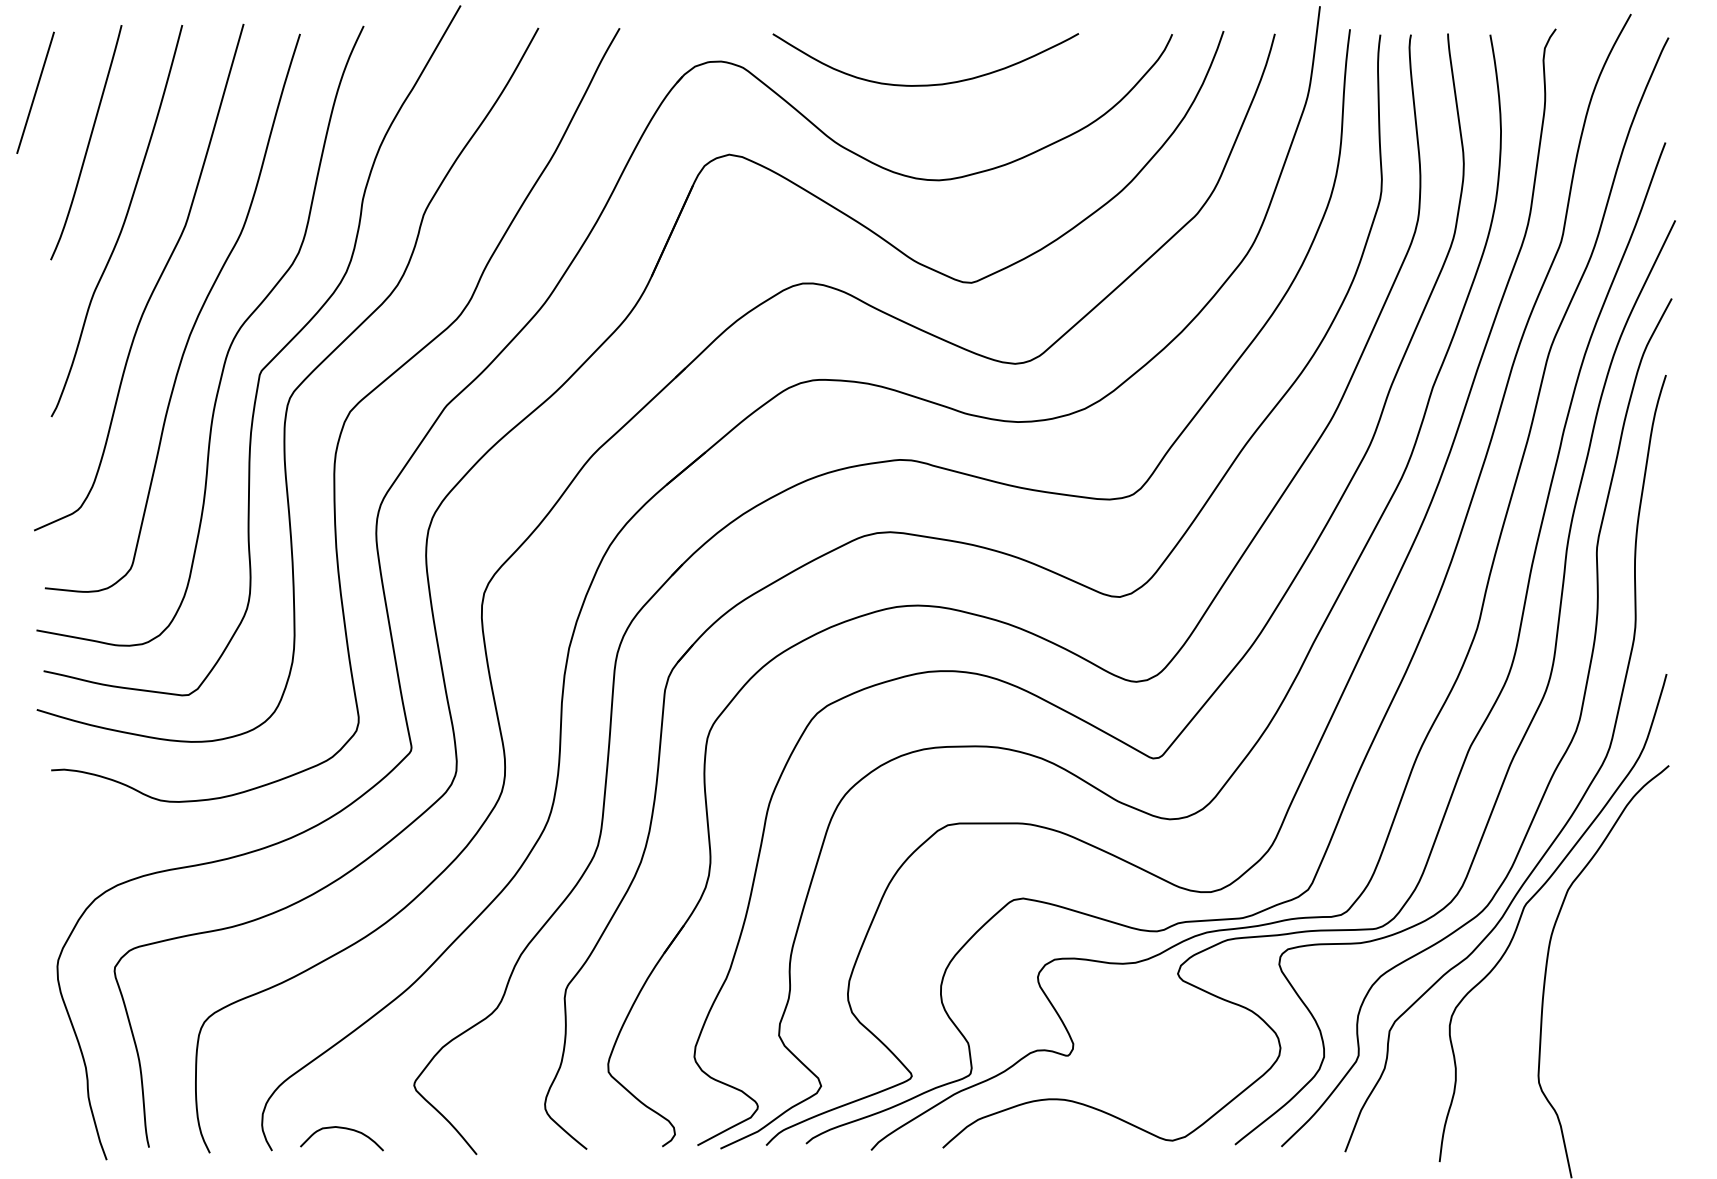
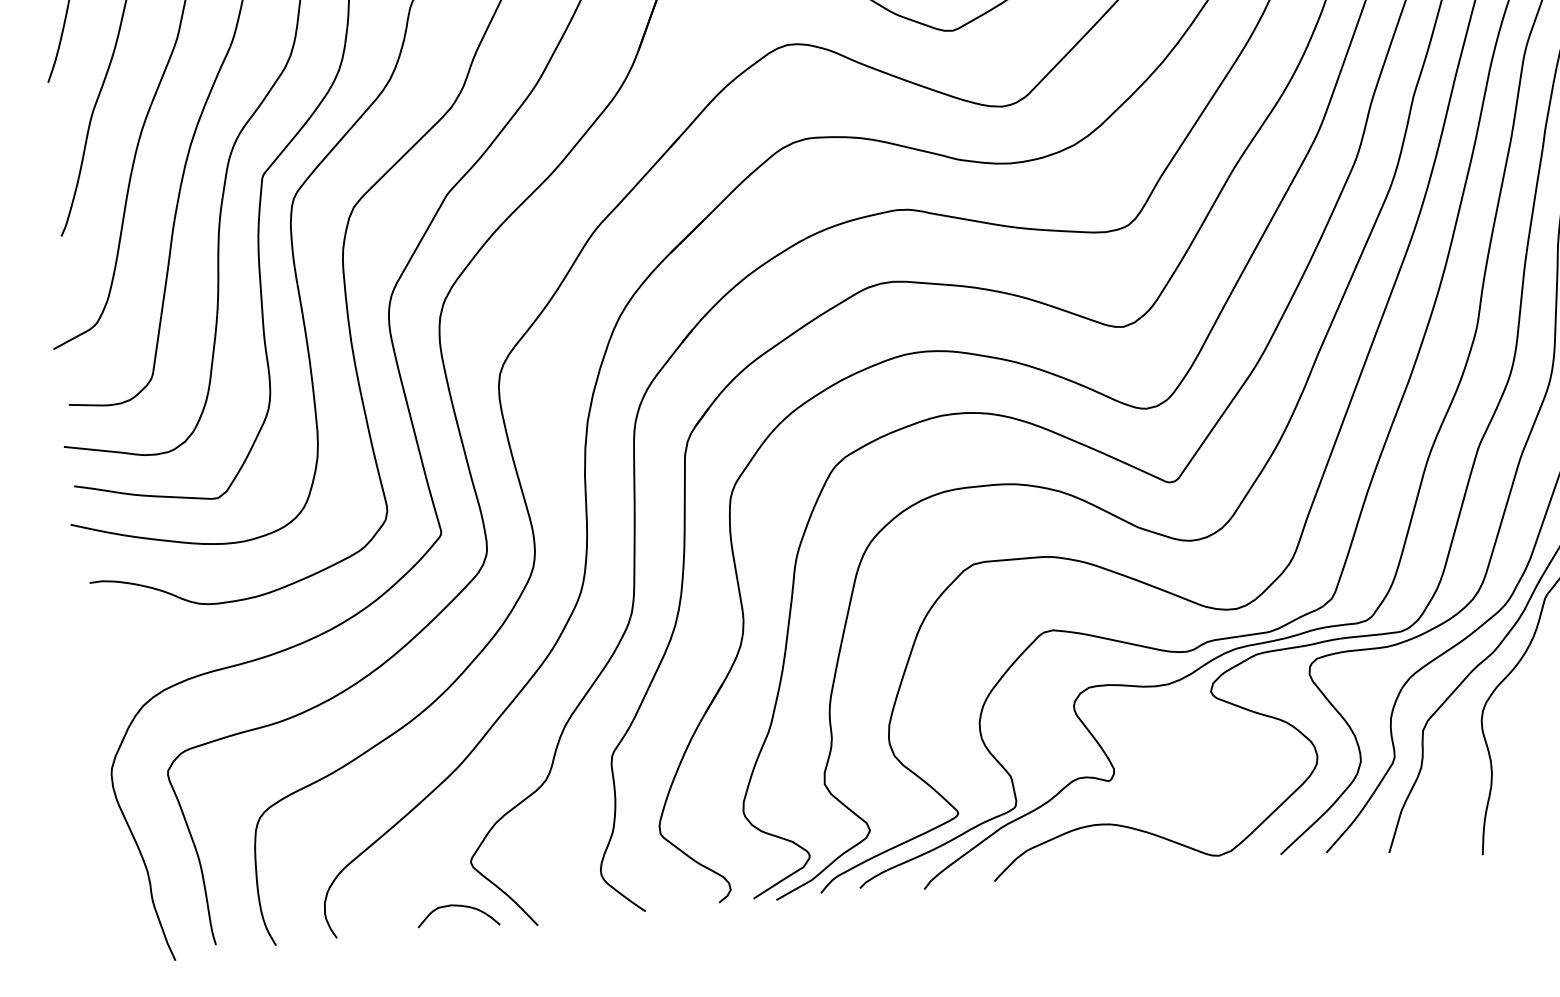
curve: (345, 1129) -> (461, 907), moved

